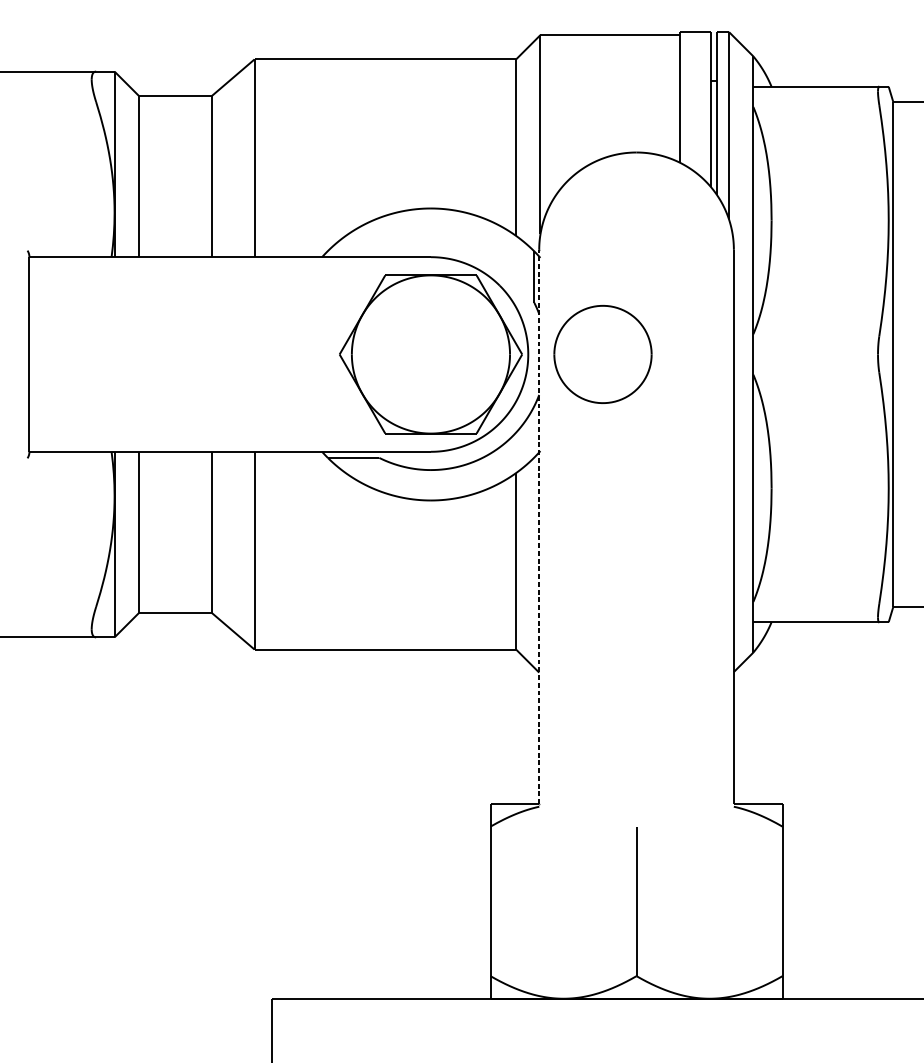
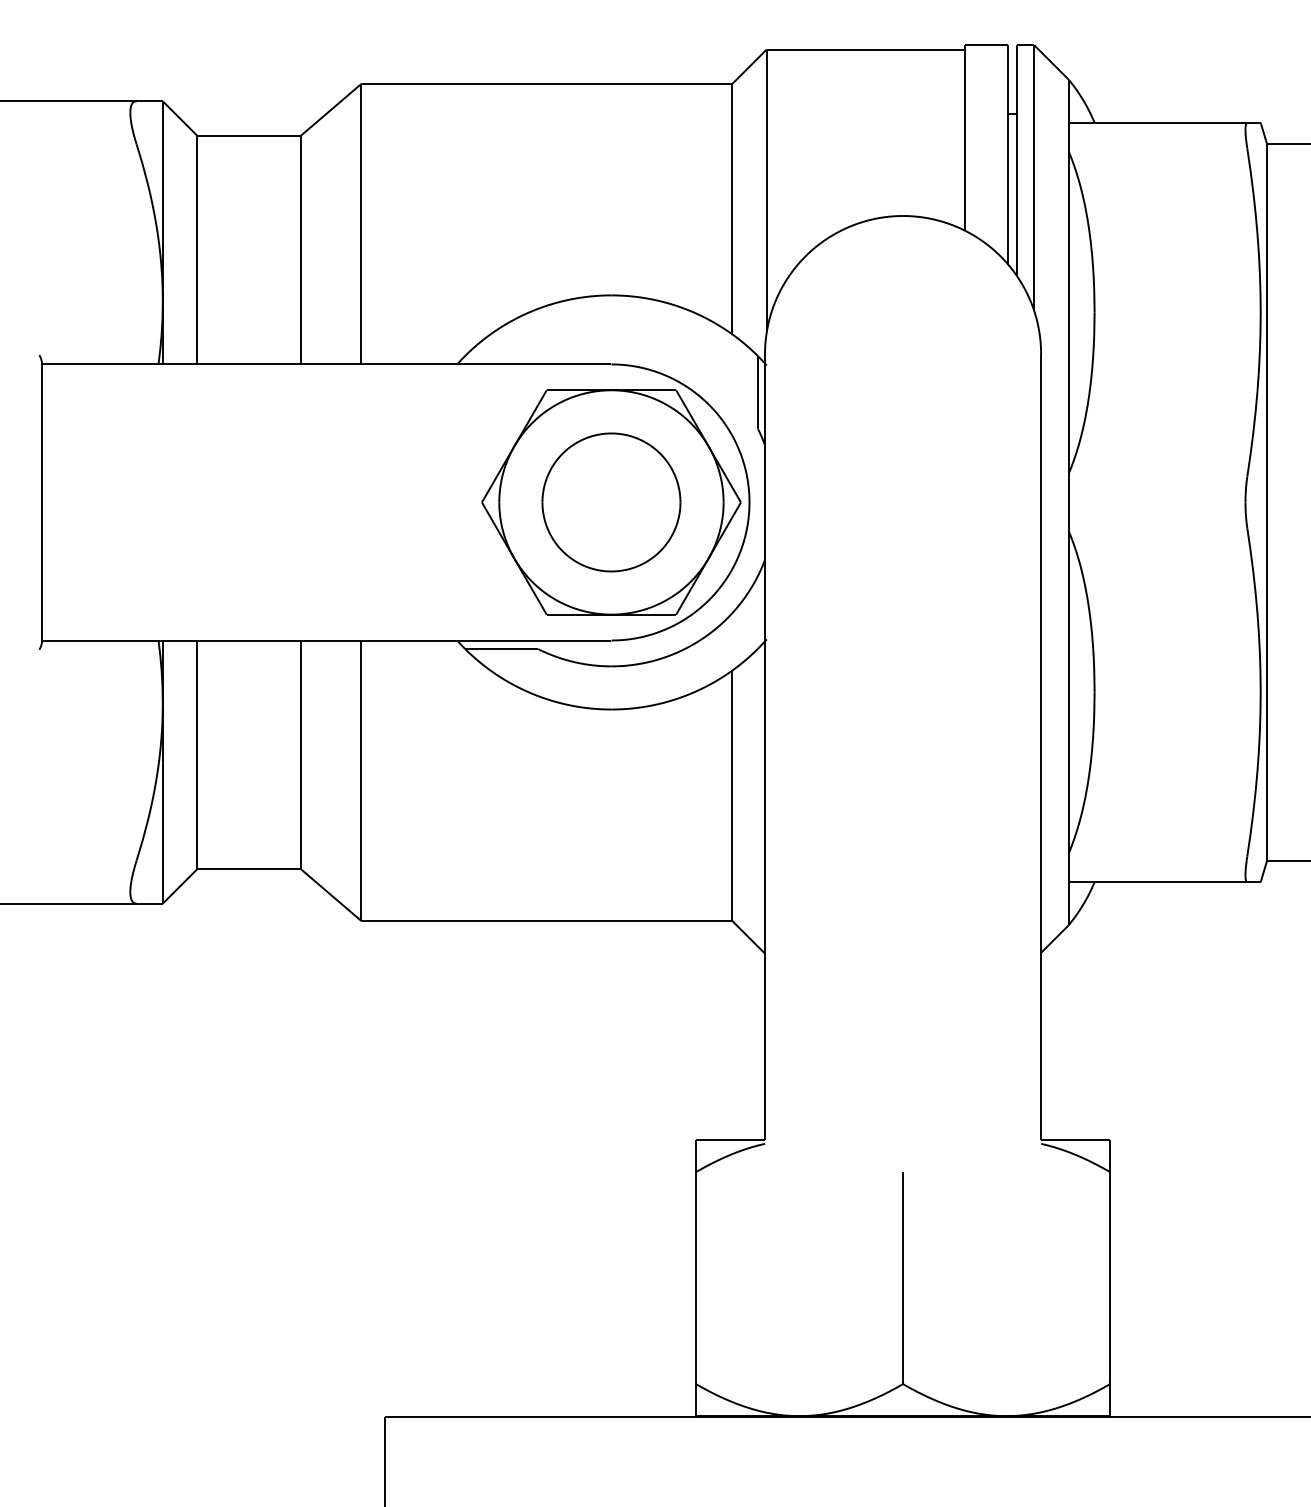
part: (603, 354) -> (611, 502), moved
line: (539, 526) -> (765, 746), dashed -> solid

